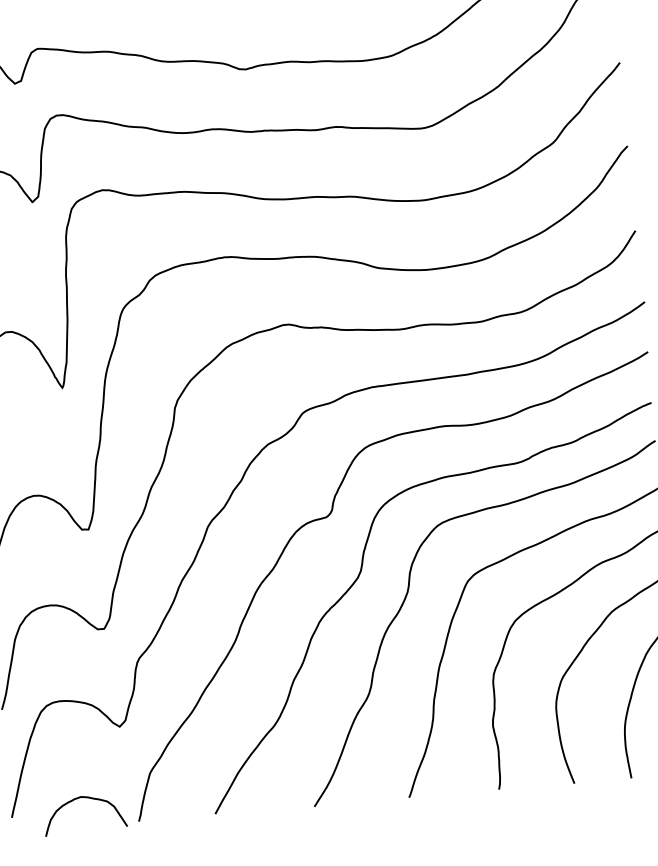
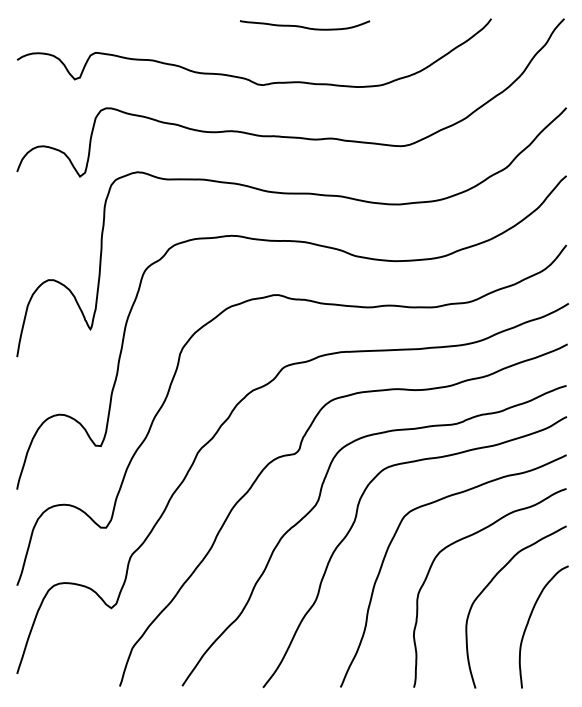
curve: (88, 799) -> (80, 664), removed

